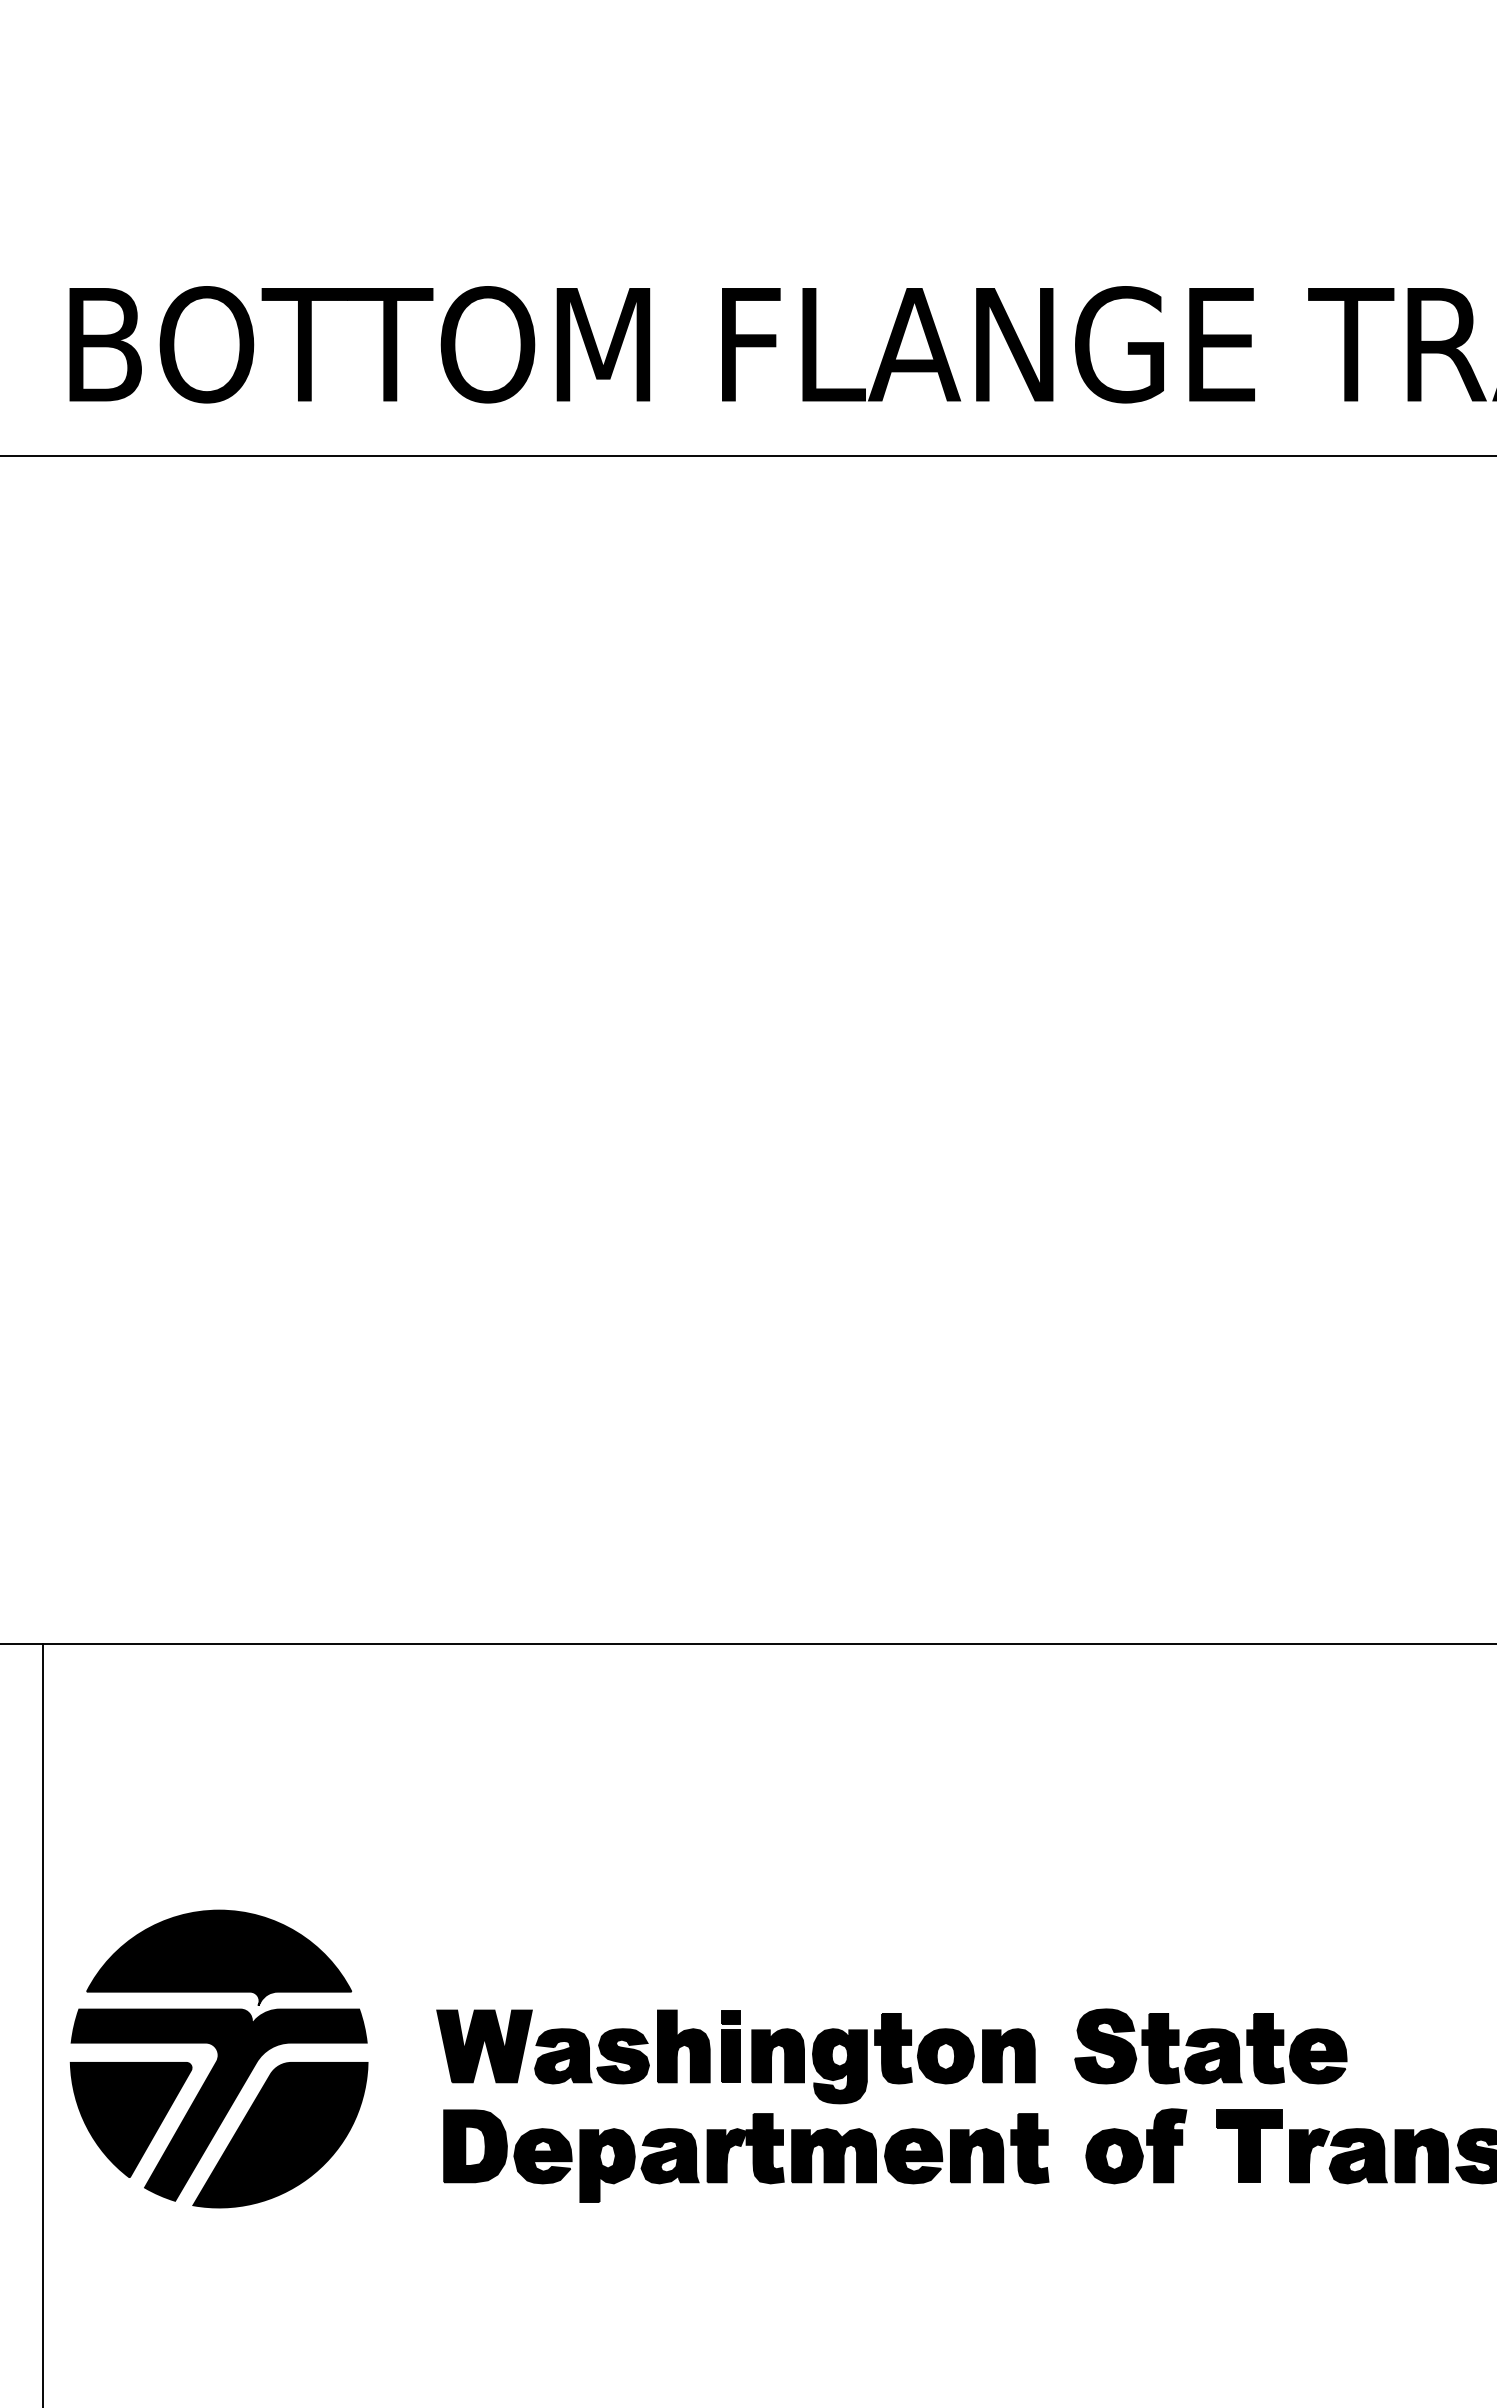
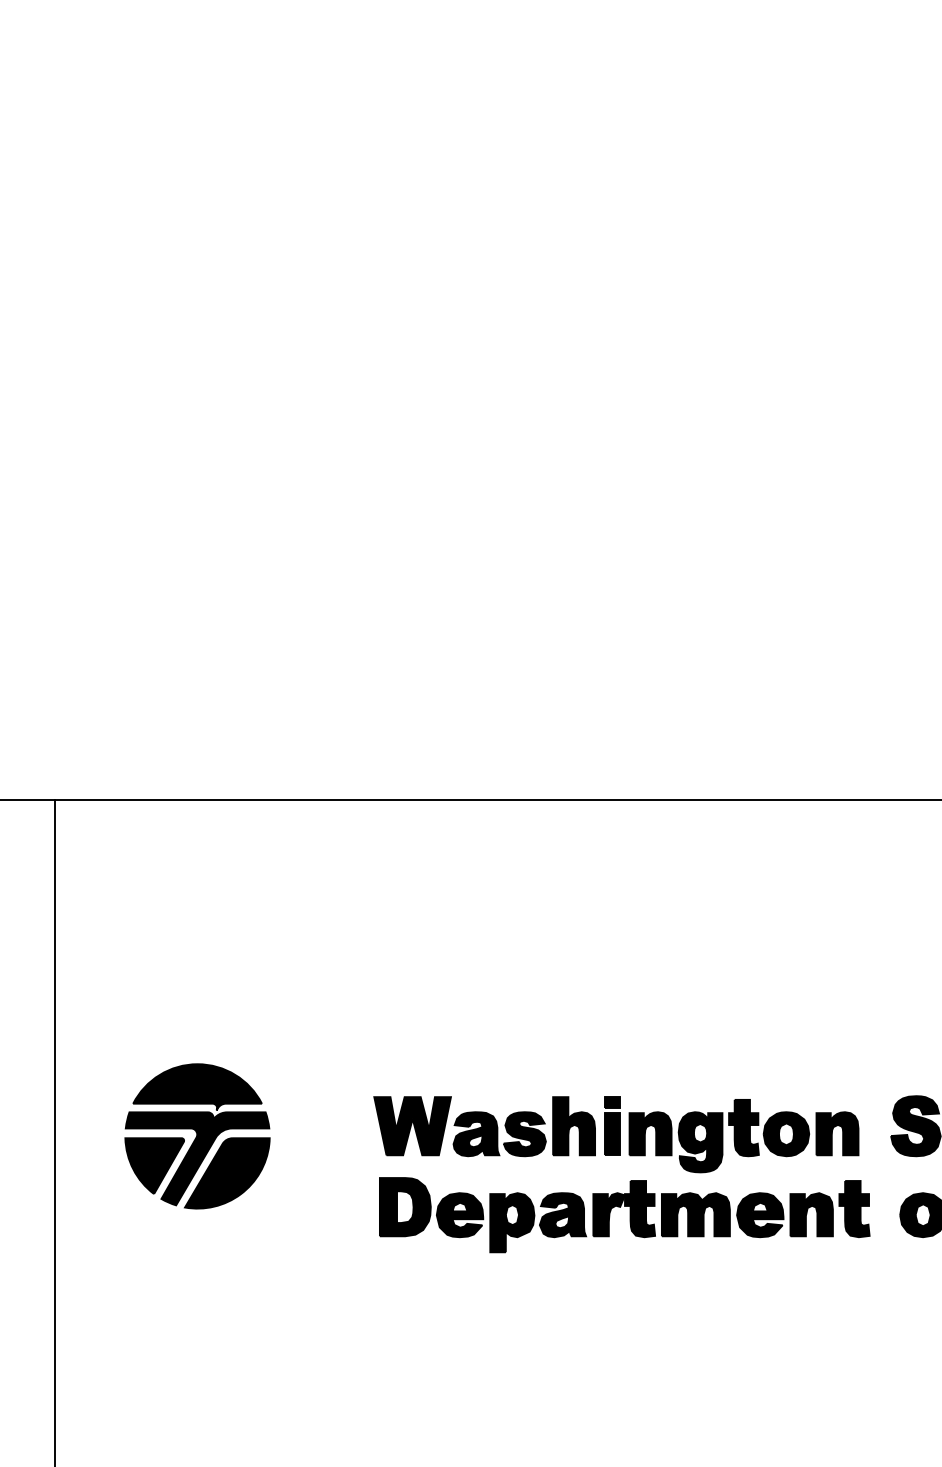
part: (218, 2058) -> (197, 1135), size x0.6

